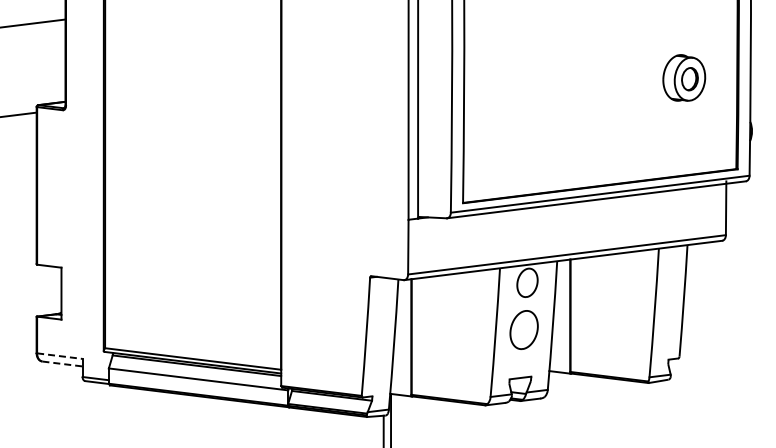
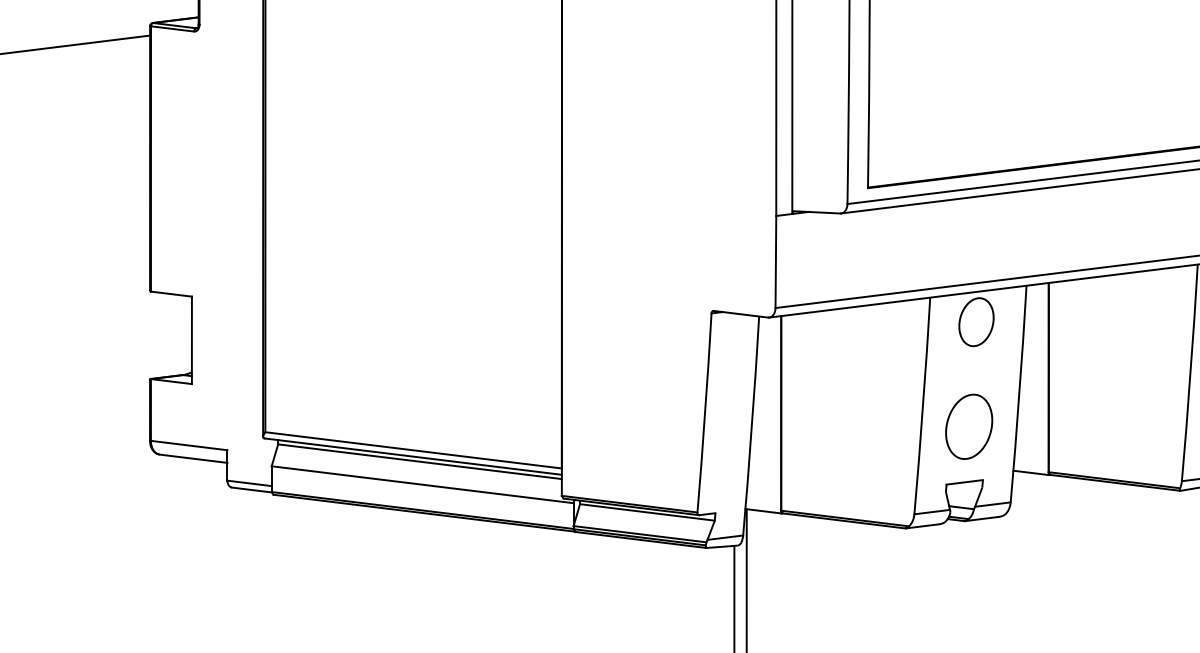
part: (523, 329) -> (968, 425), moved
line: (59, 356) -> (188, 446), dashed -> solid
line: (62, 364) -> (193, 459), dashed -> solid

